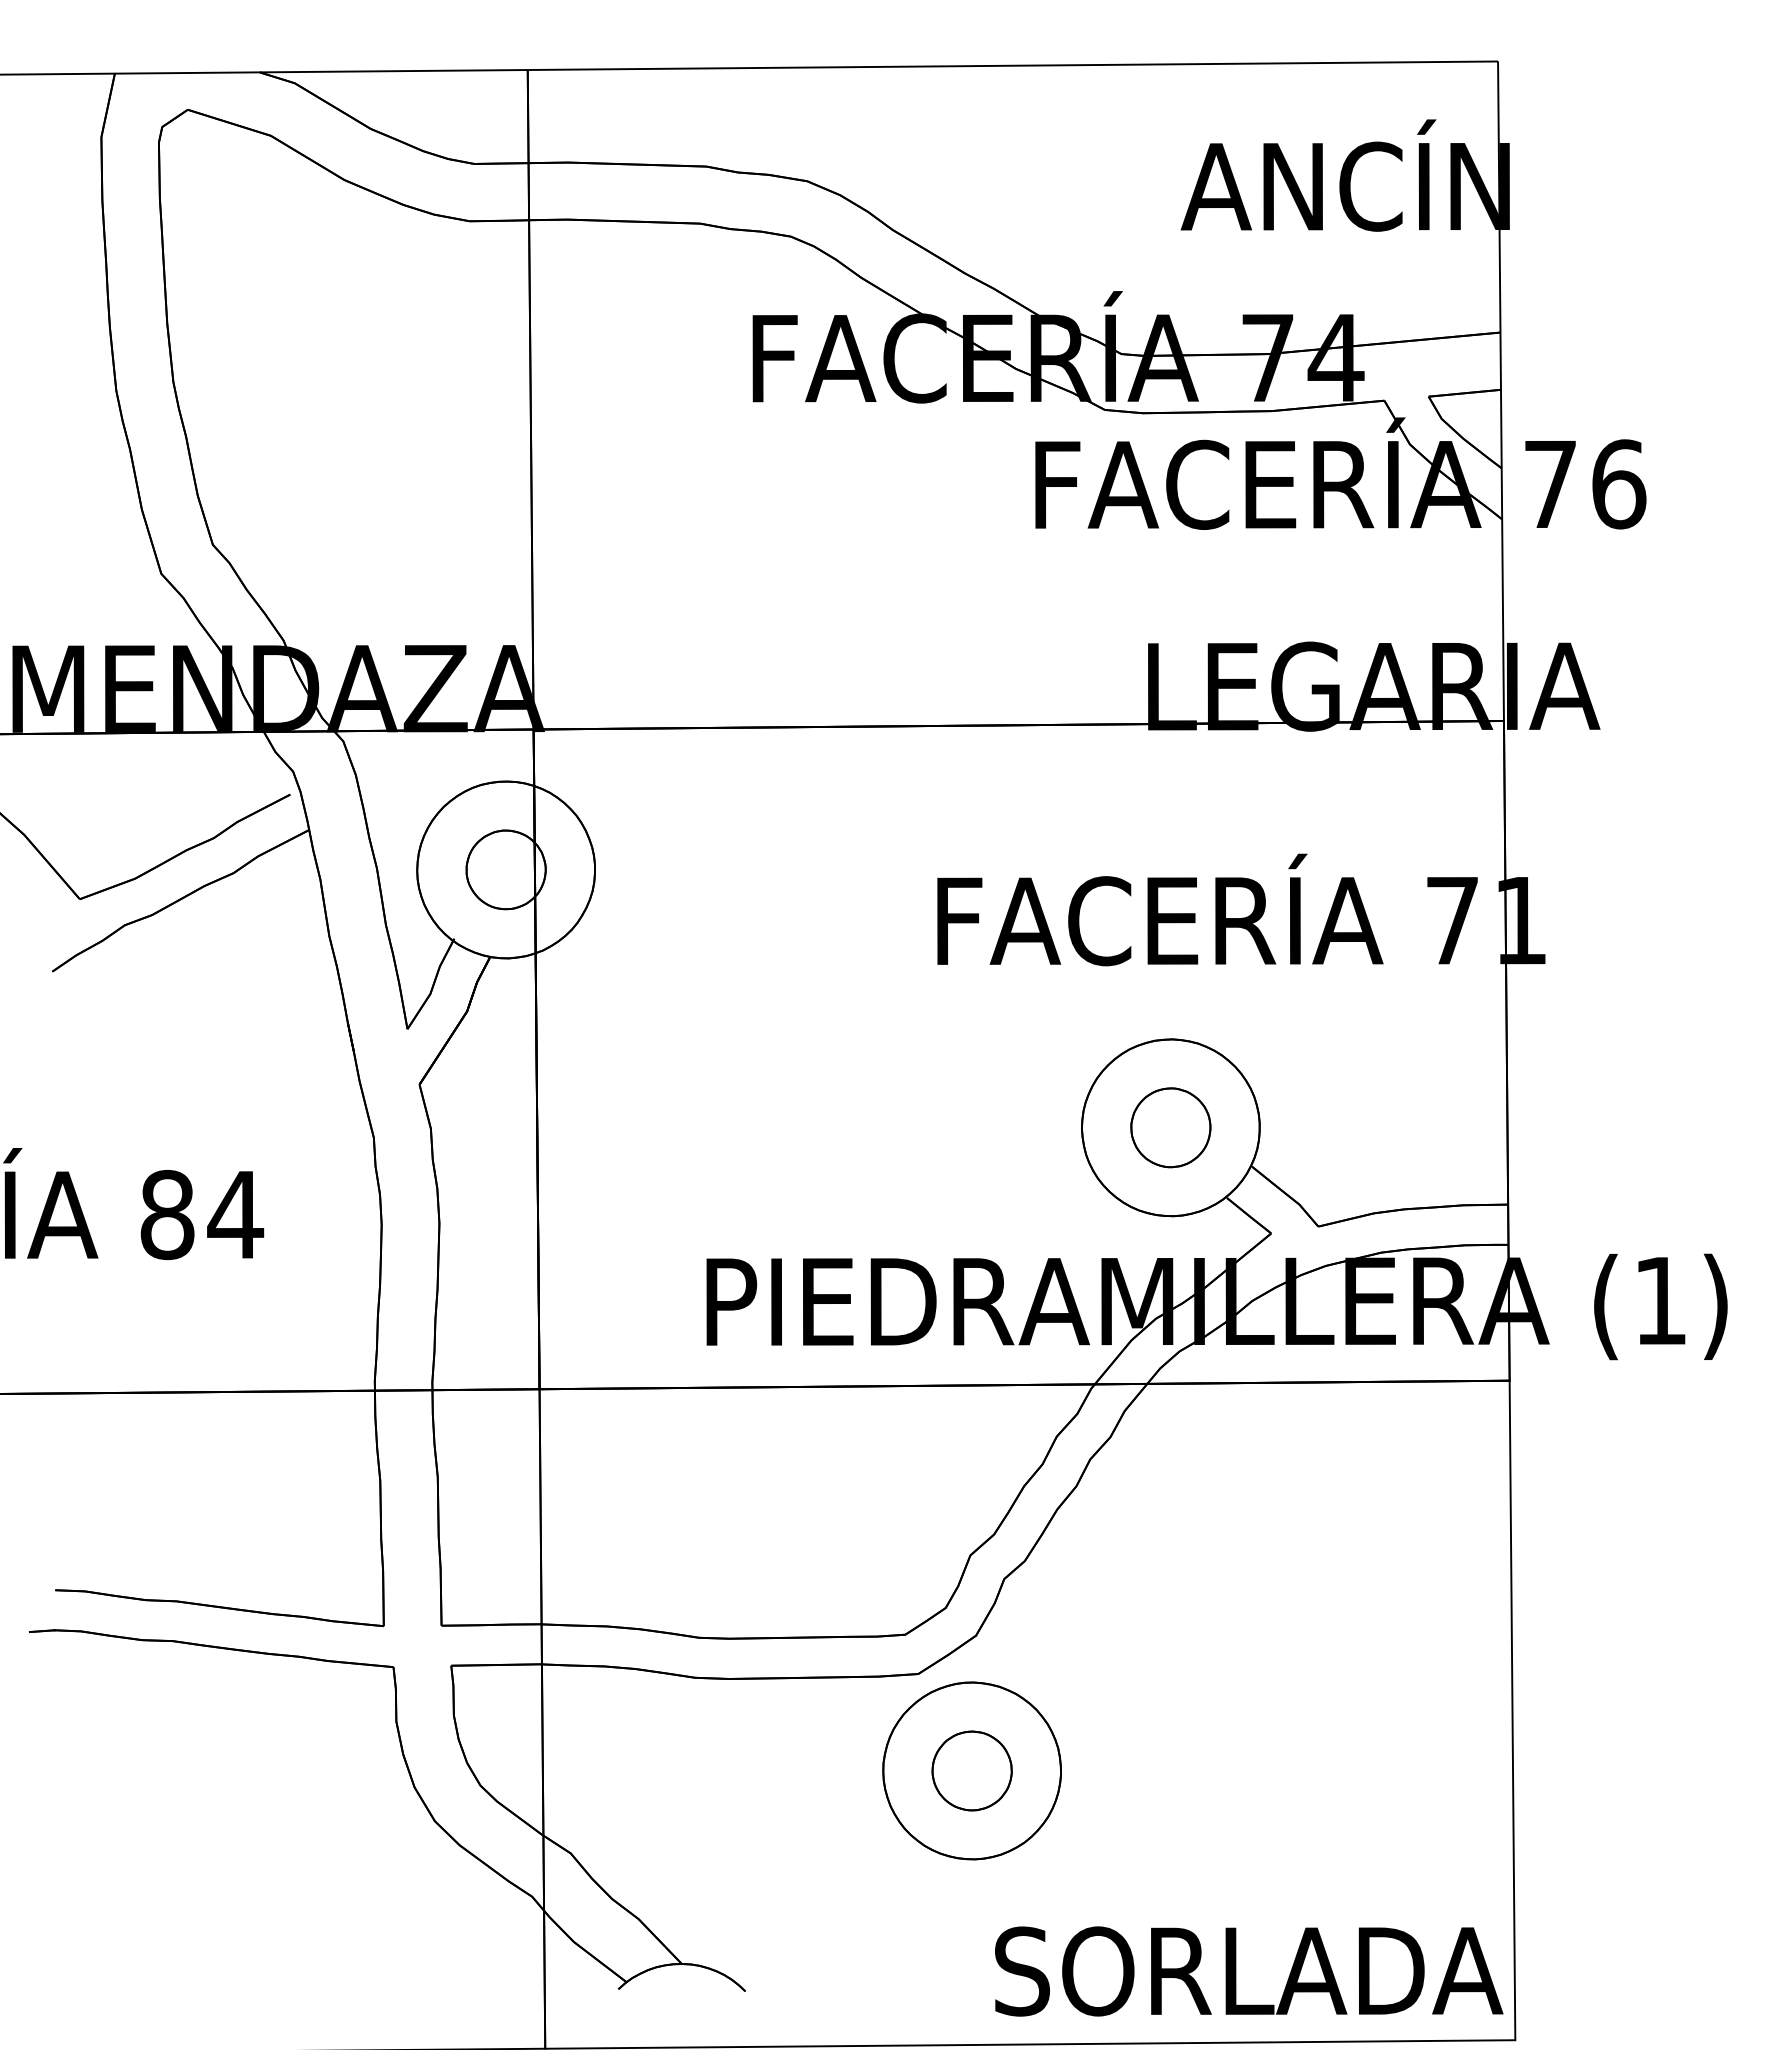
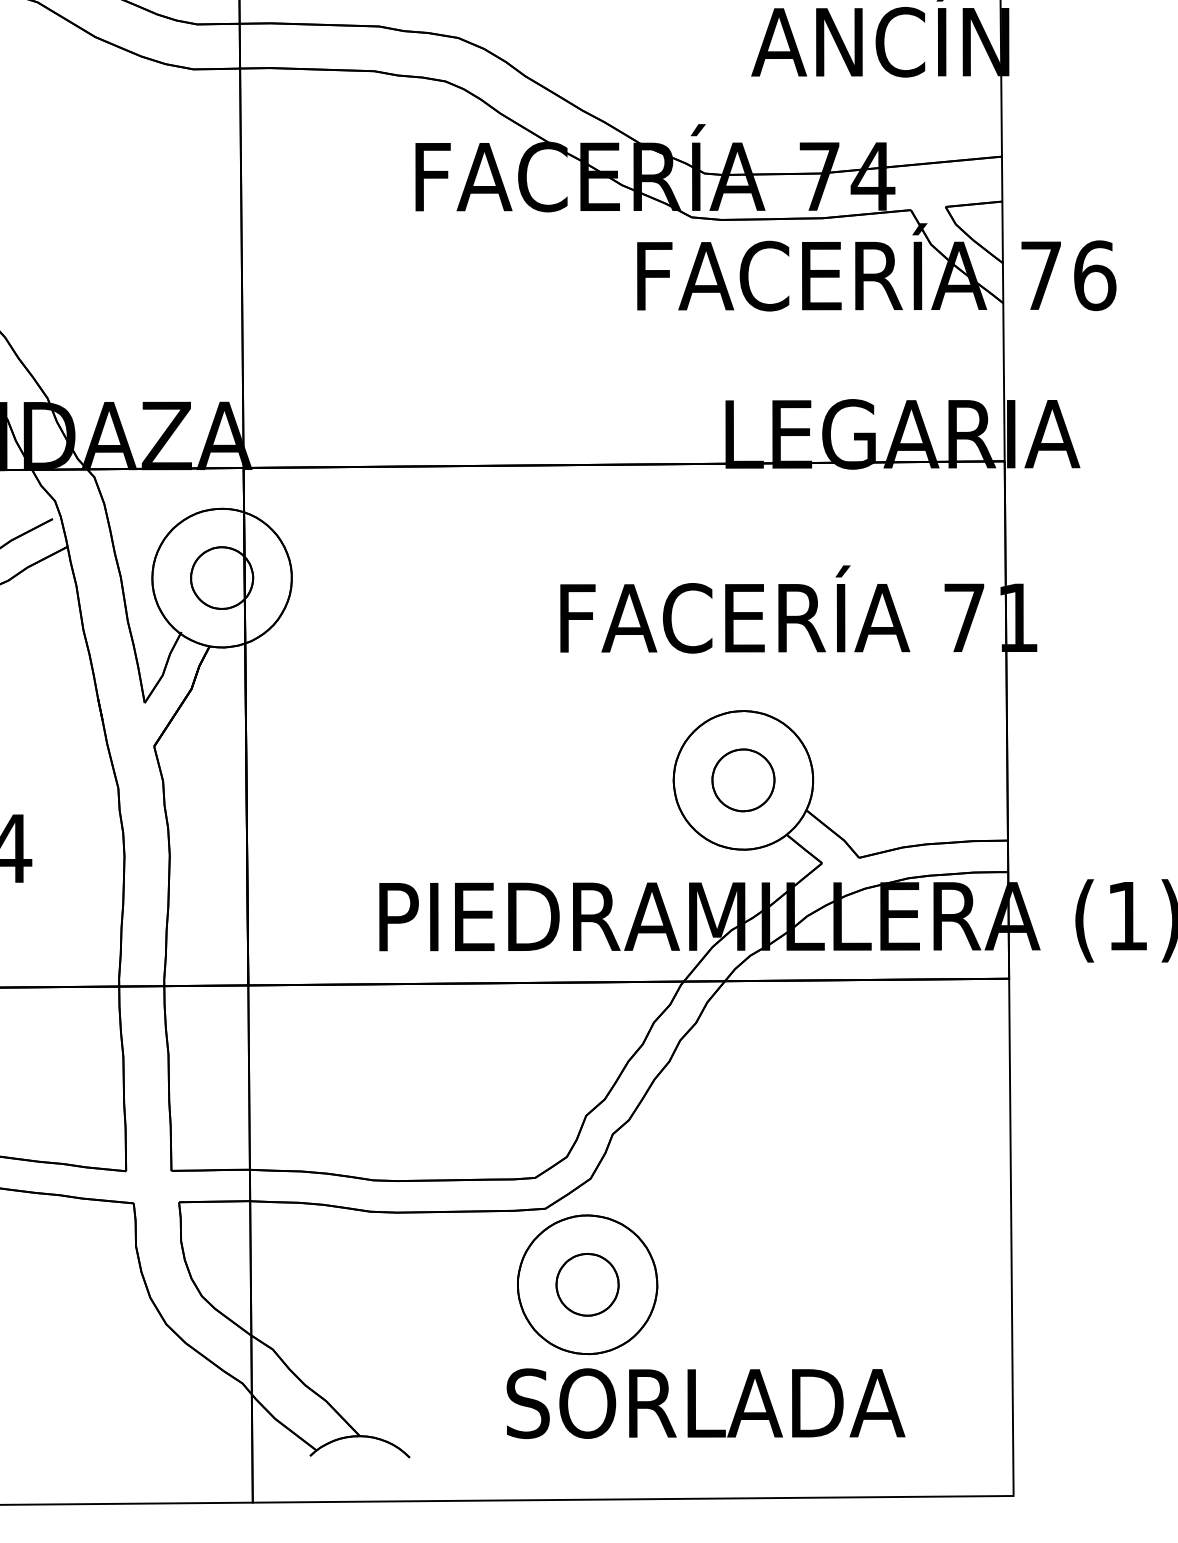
text: (1249, 1971) -> (706, 1403), moved

